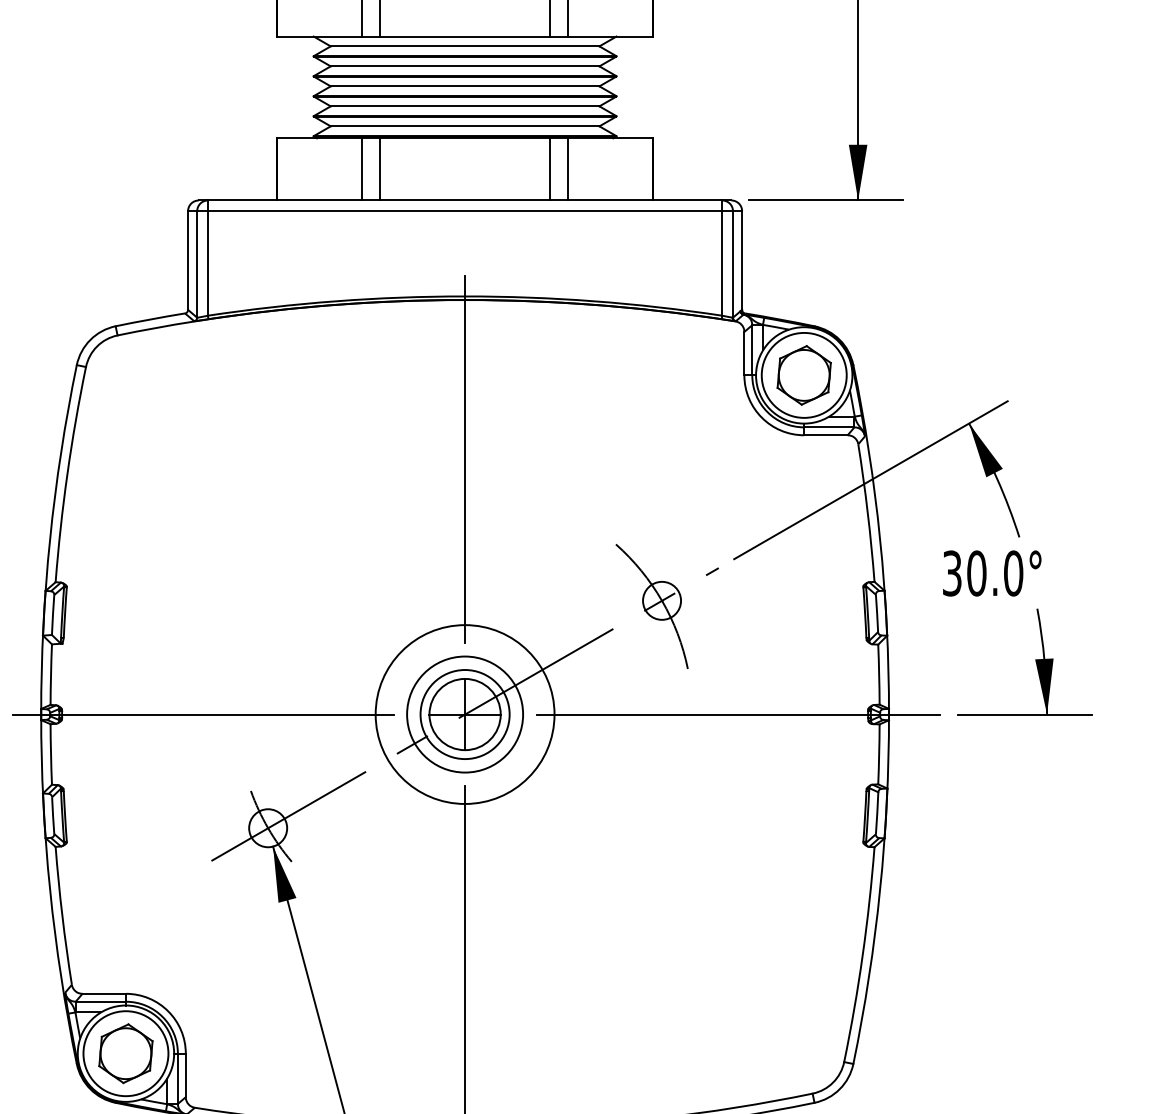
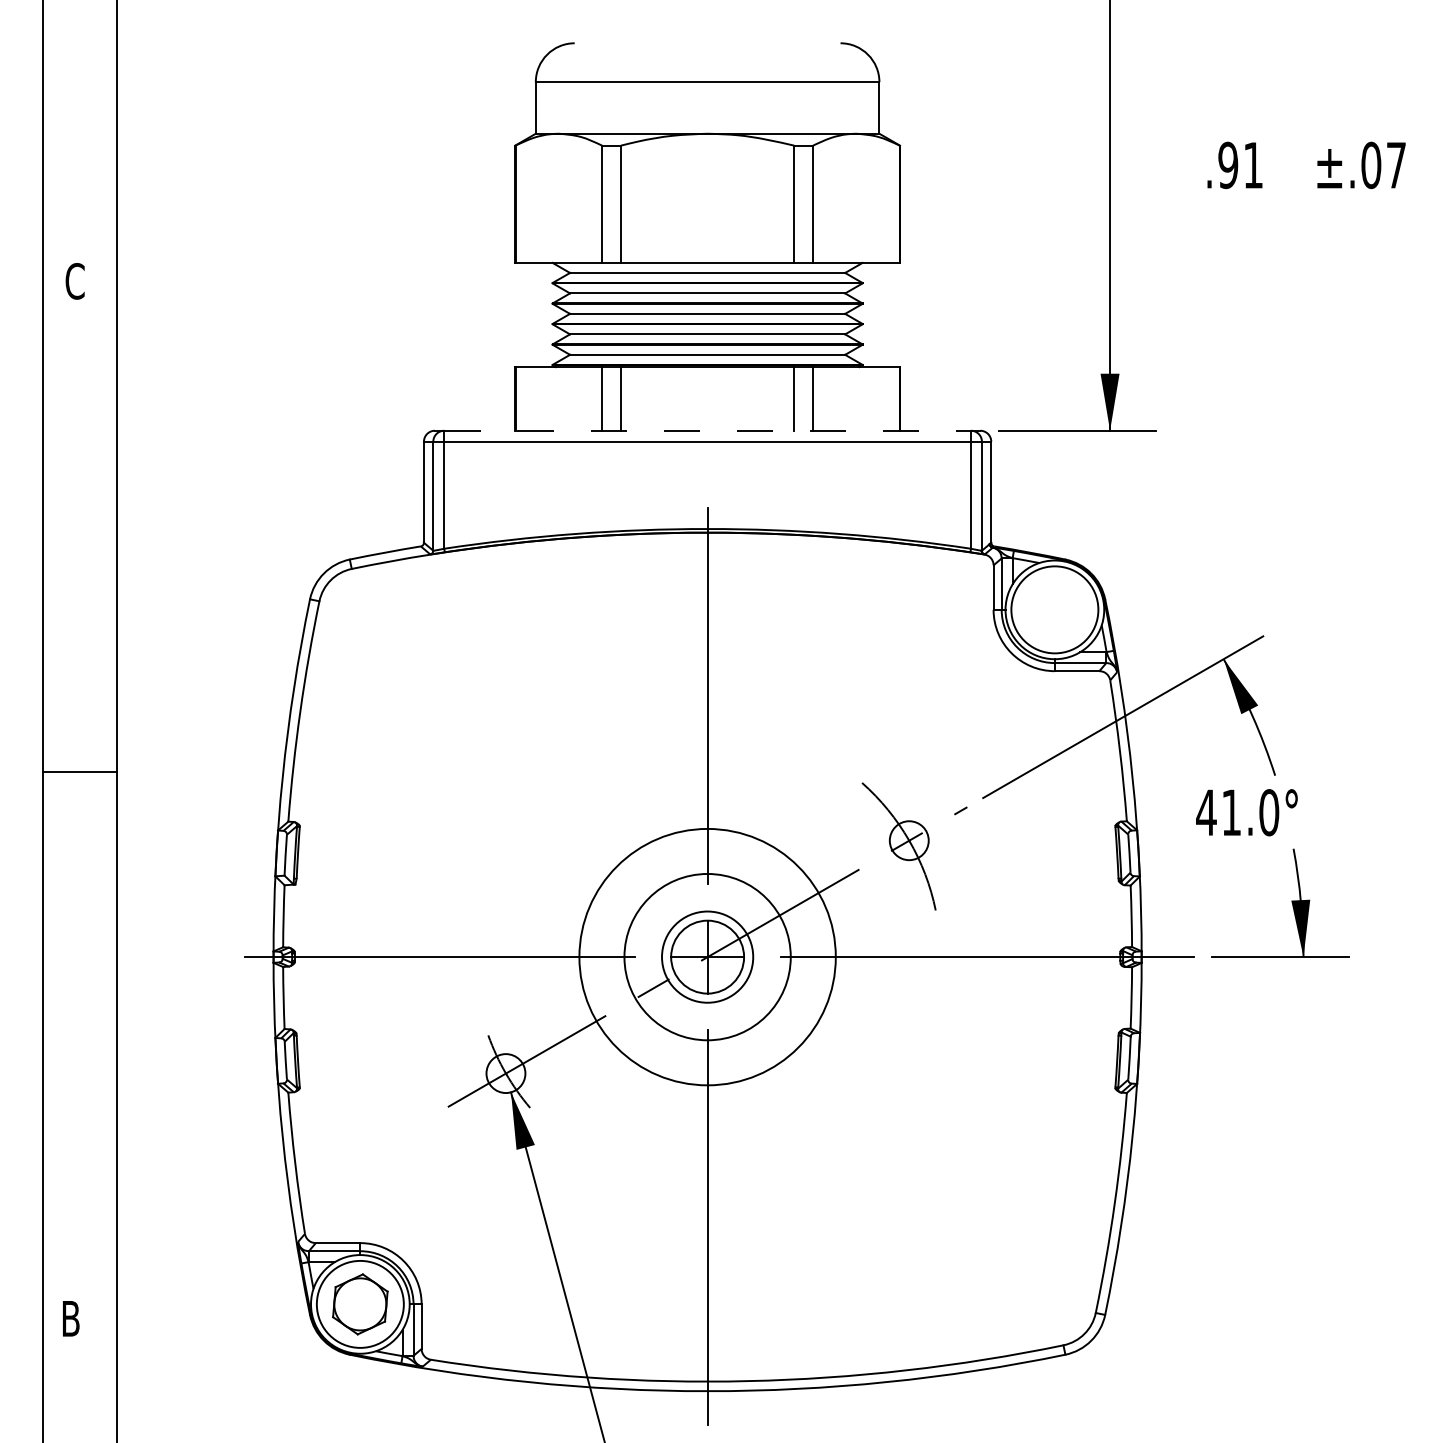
line: (465, 200) -> (708, 430), solid -> dashed
part: (803, 375) -> (1054, 609), removed
text: (964, 573) -> (1218, 812), 30.0° -> 41.0°
circle: (464, 713) -> (707, 956), size x1.4
circle: (464, 713) -> (707, 956), size x1.4

